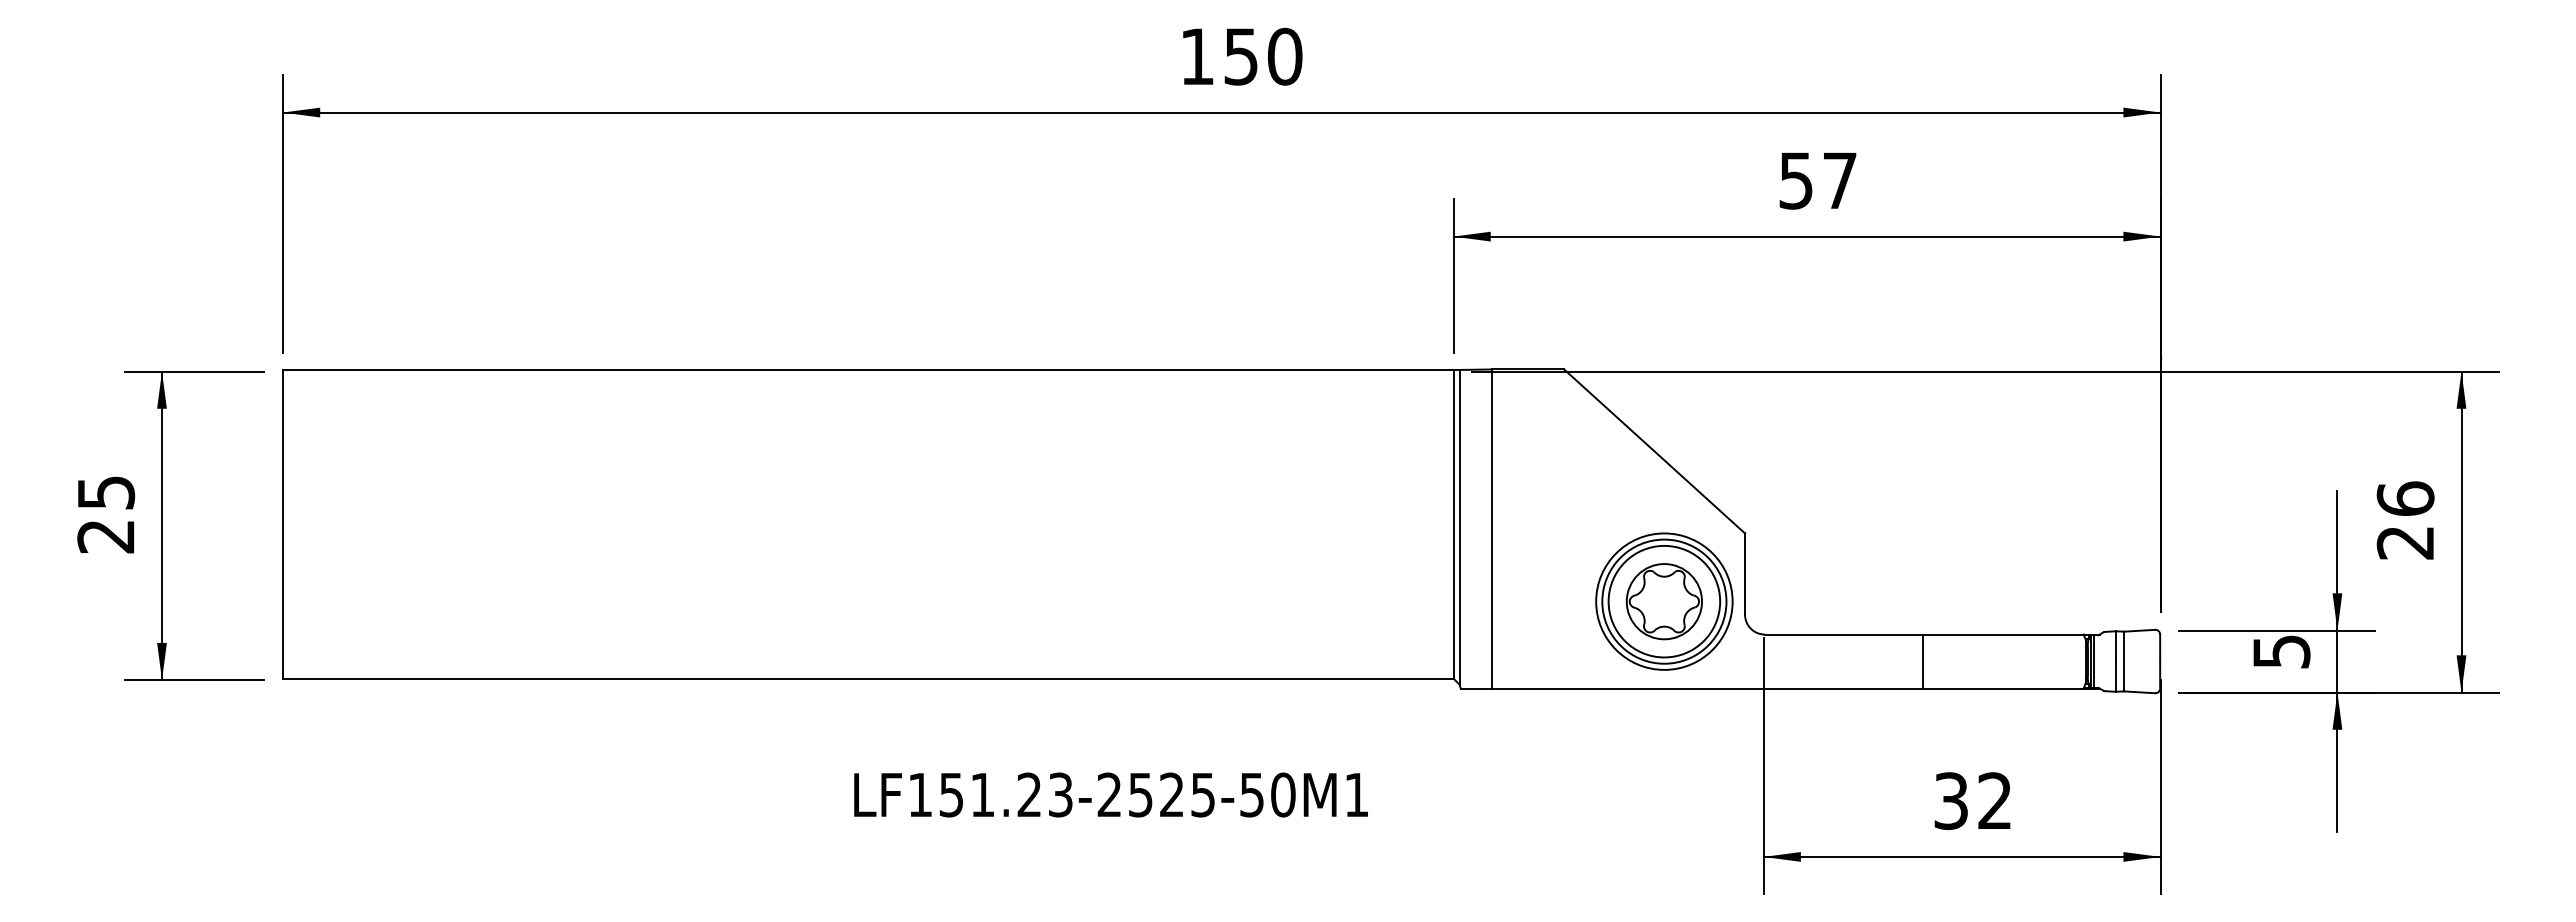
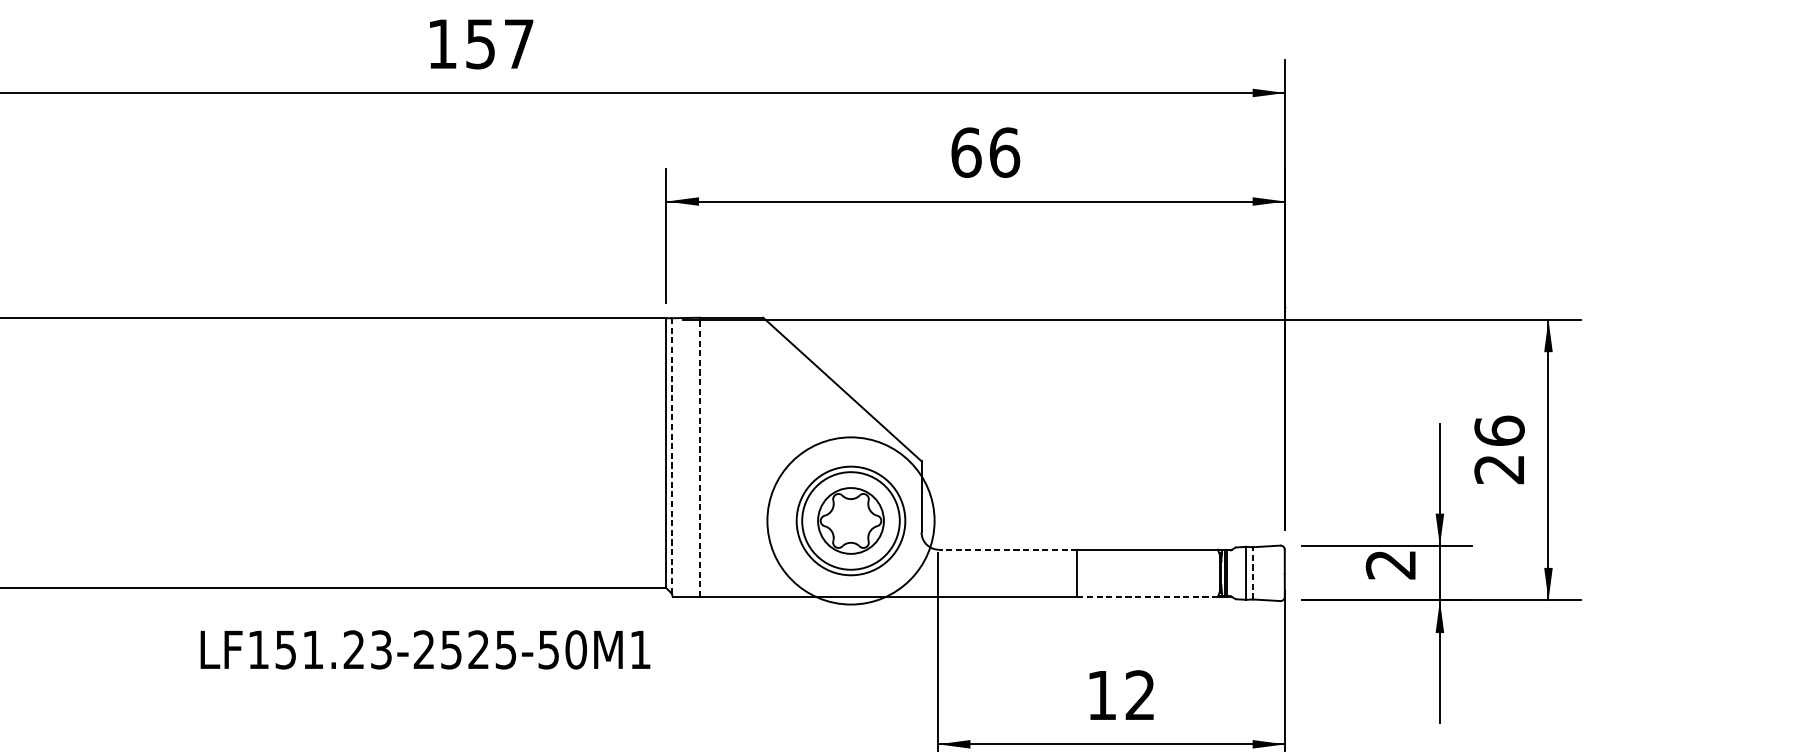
text: (1285, 56) -> (519, 43), 150 -> 157
text: (1818, 180) -> (985, 152), 57 -> 66
line: (1459, 526) -> (671, 455), solid -> dashed
line: (1492, 528) -> (700, 456), solid -> dashed
circle: (1664, 601) -> (851, 520), size x1.4
line: (1843, 634) -> (1007, 549), solid -> dashed
text: (2281, 651) -> (1390, 564), 5 -> 2
line: (2123, 661) -> (1252, 573), solid -> dashed
line: (2003, 688) -> (1147, 596), solid -> dashed
text: (1110, 794) -> (424, 649), moved
text: (1950, 801) -> (1101, 695), 32 -> 12

